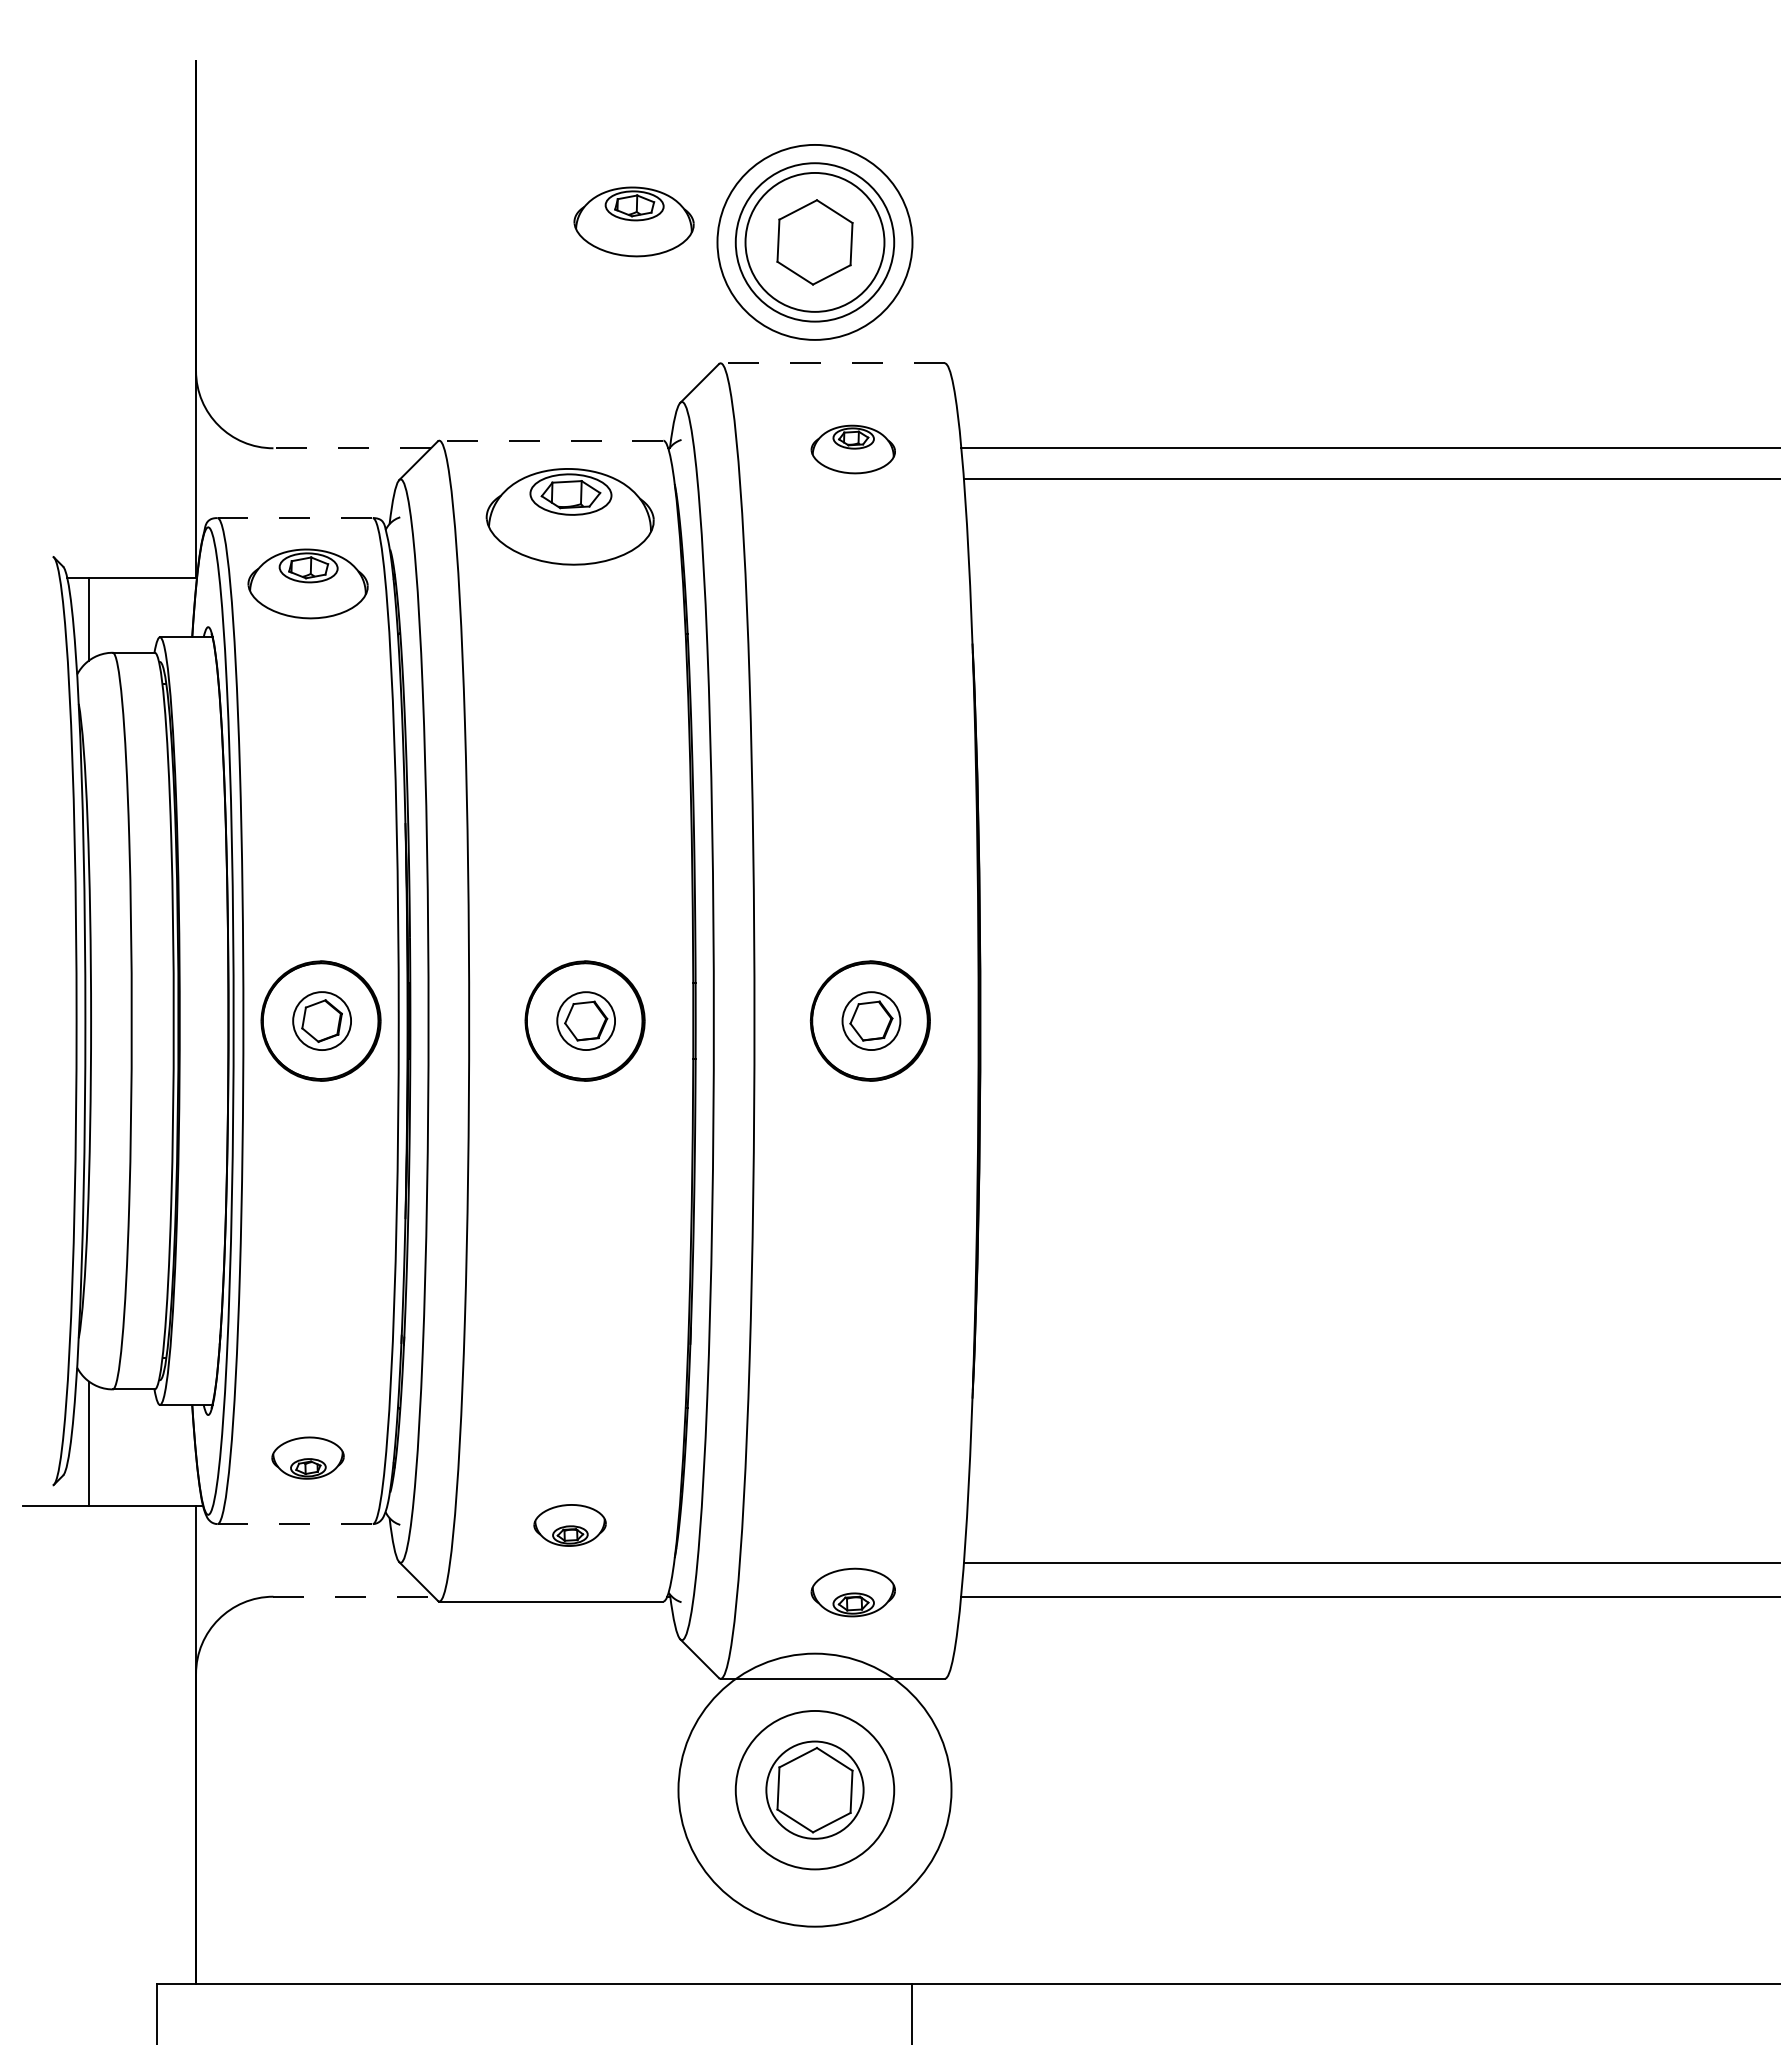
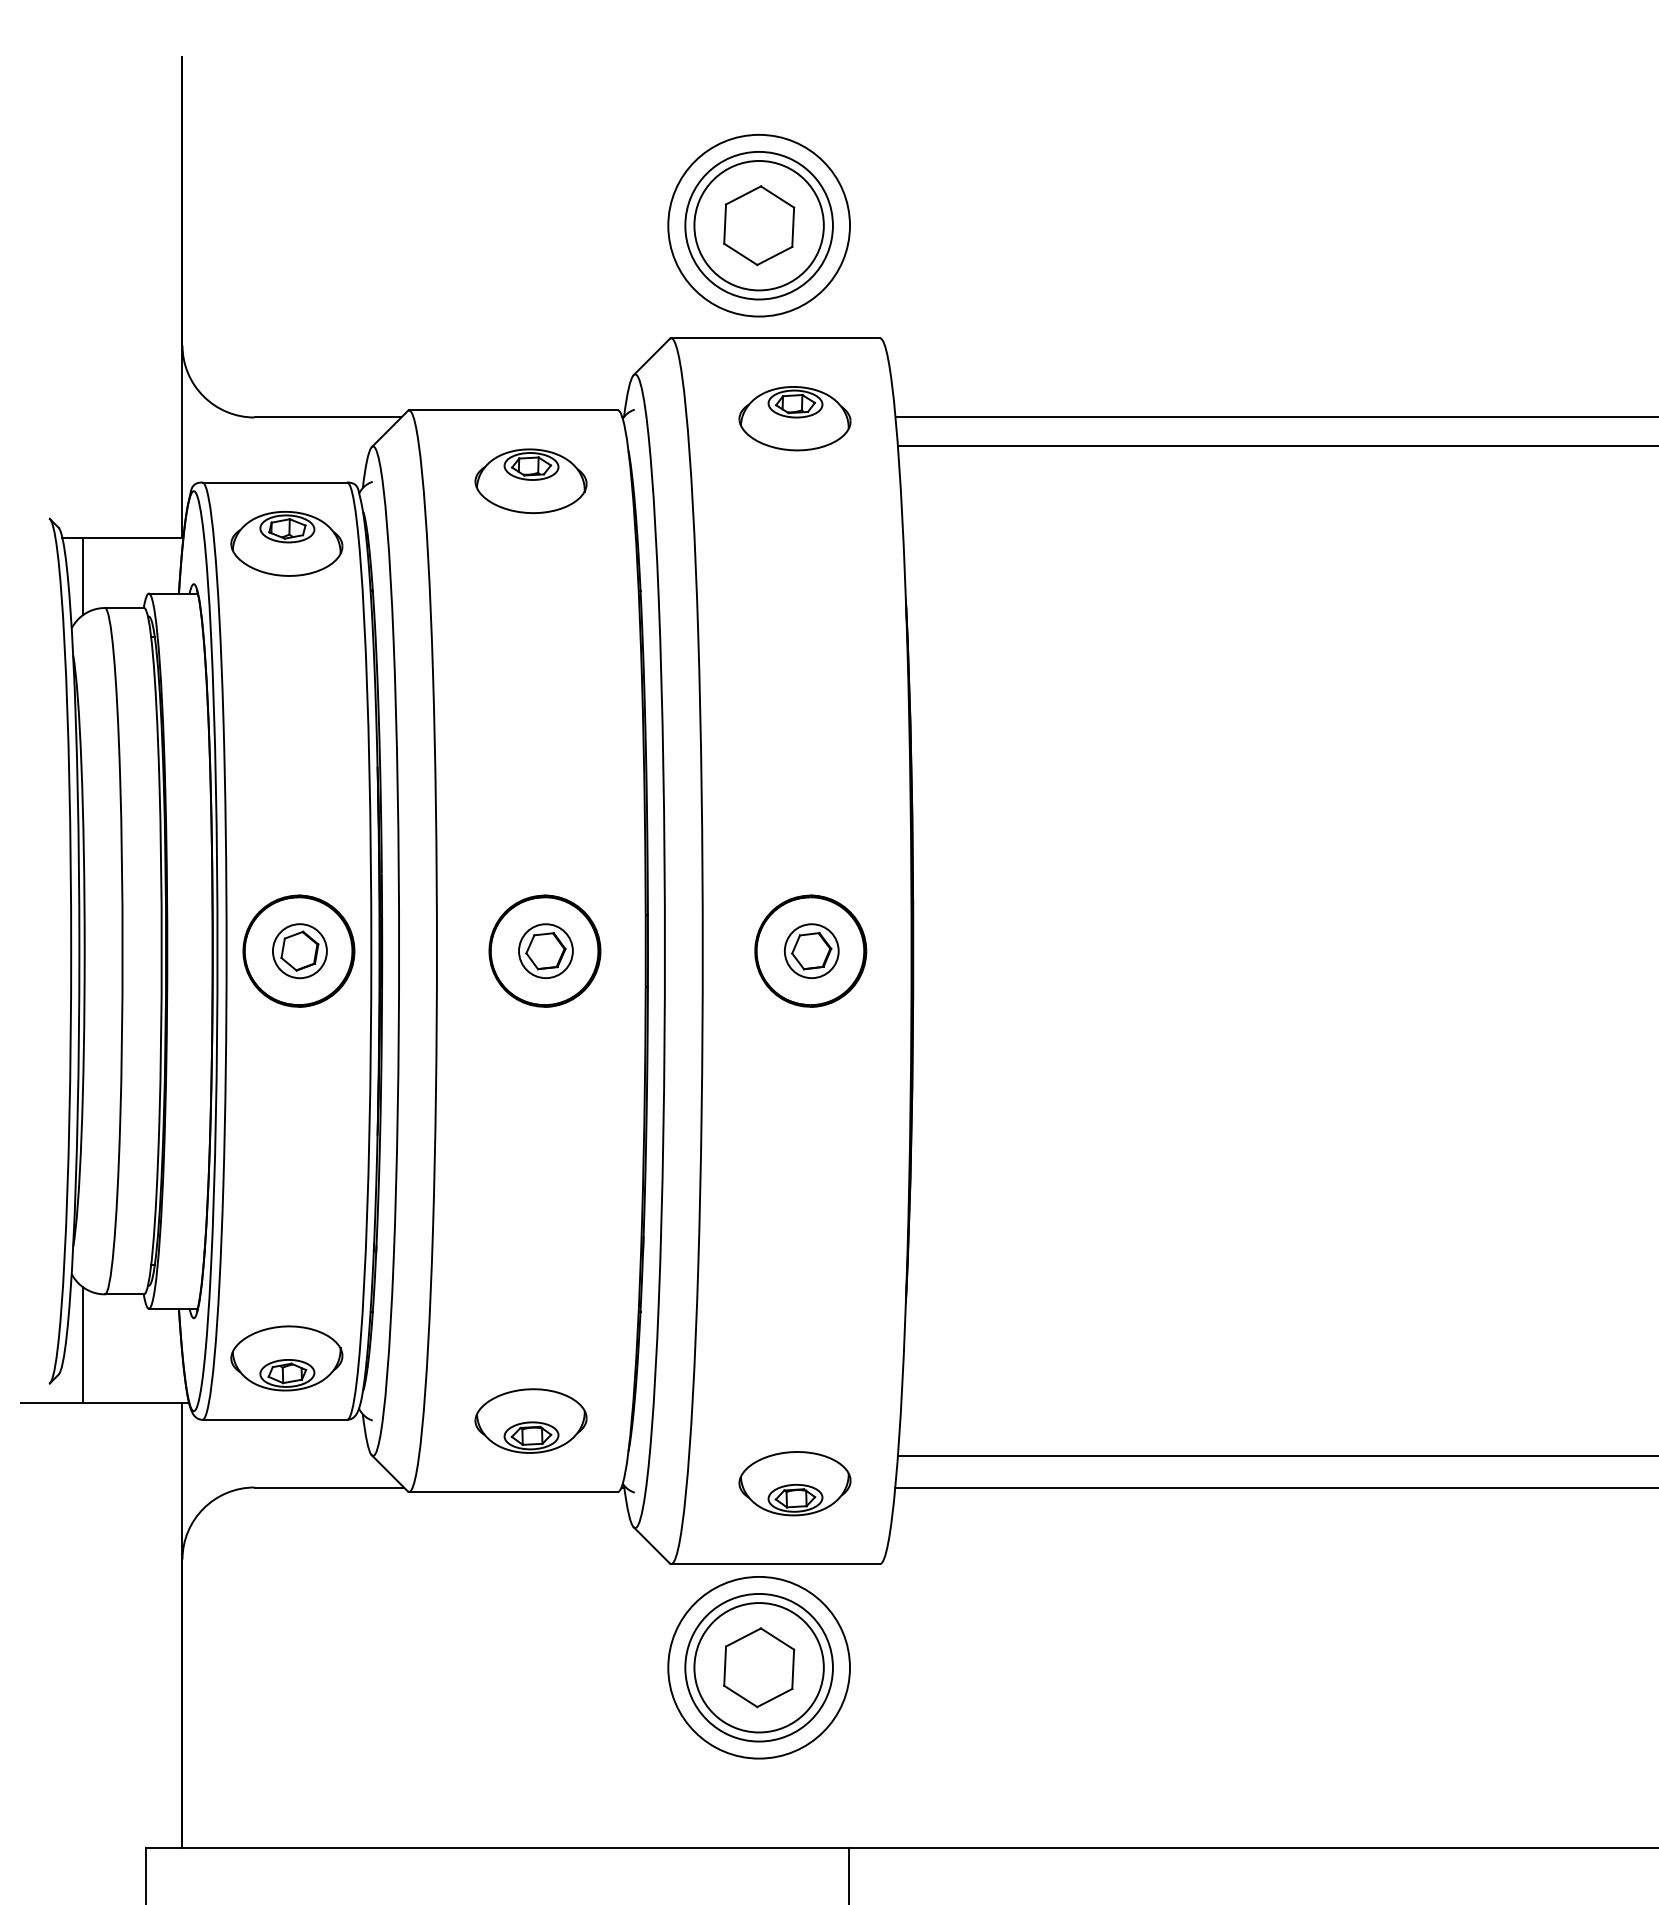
part: (633, 221) -> (590, 206), removed
line: (832, 363) -> (775, 338), dashed -> solid
line: (550, 440) -> (512, 410), dashed -> solid
line: (352, 448) -> (328, 417), dashed -> solid
part: (852, 449) -> (794, 418), size x1.43
part: (569, 516) -> (530, 481), size x0.71
line: (295, 518) -> (275, 482), dashed -> solid
part: (307, 1457) -> (286, 1357), size x1.67
line: (295, 1524) -> (275, 1420), dashed -> solid
part: (569, 1525) -> (530, 1421), size x1.67
part: (852, 1592) -> (794, 1483), size x1.43
line: (354, 1596) -> (330, 1487), dashed -> solid
circle: (814, 1789) -> (758, 1667), size x0.71
circle: (814, 1789) -> (758, 1667), size x1.43

